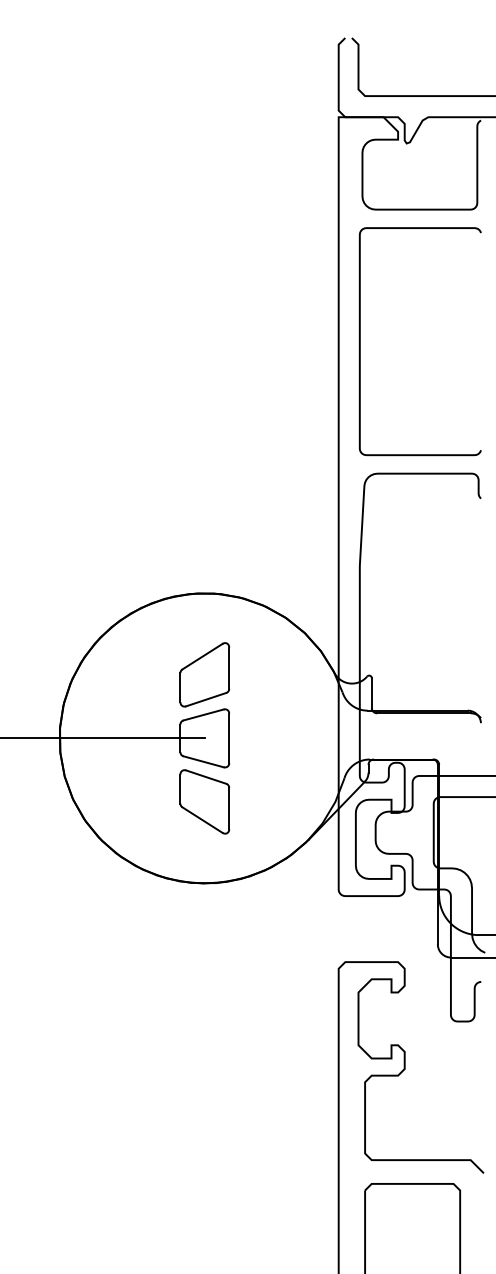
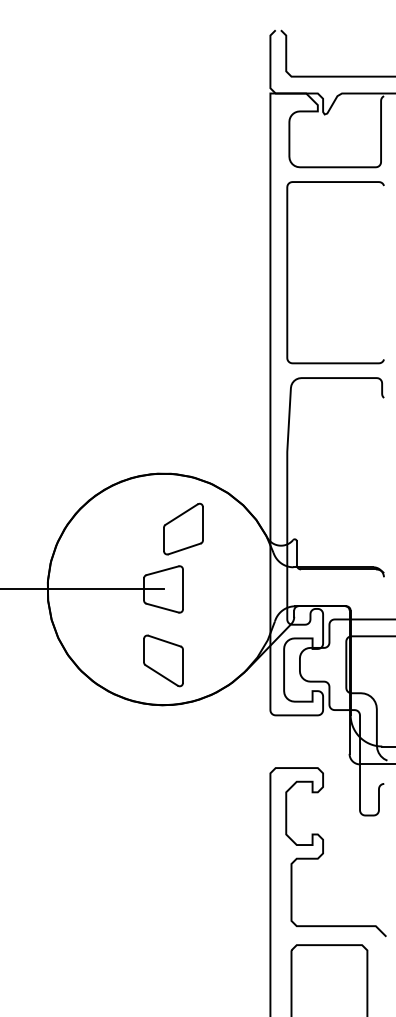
part: (204, 674) -> (183, 528), moved
part: (204, 801) -> (163, 660), moved

